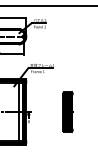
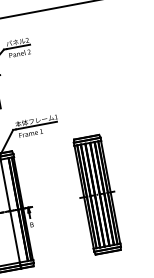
part: (67, 111) -> (96, 193), size x1.67

